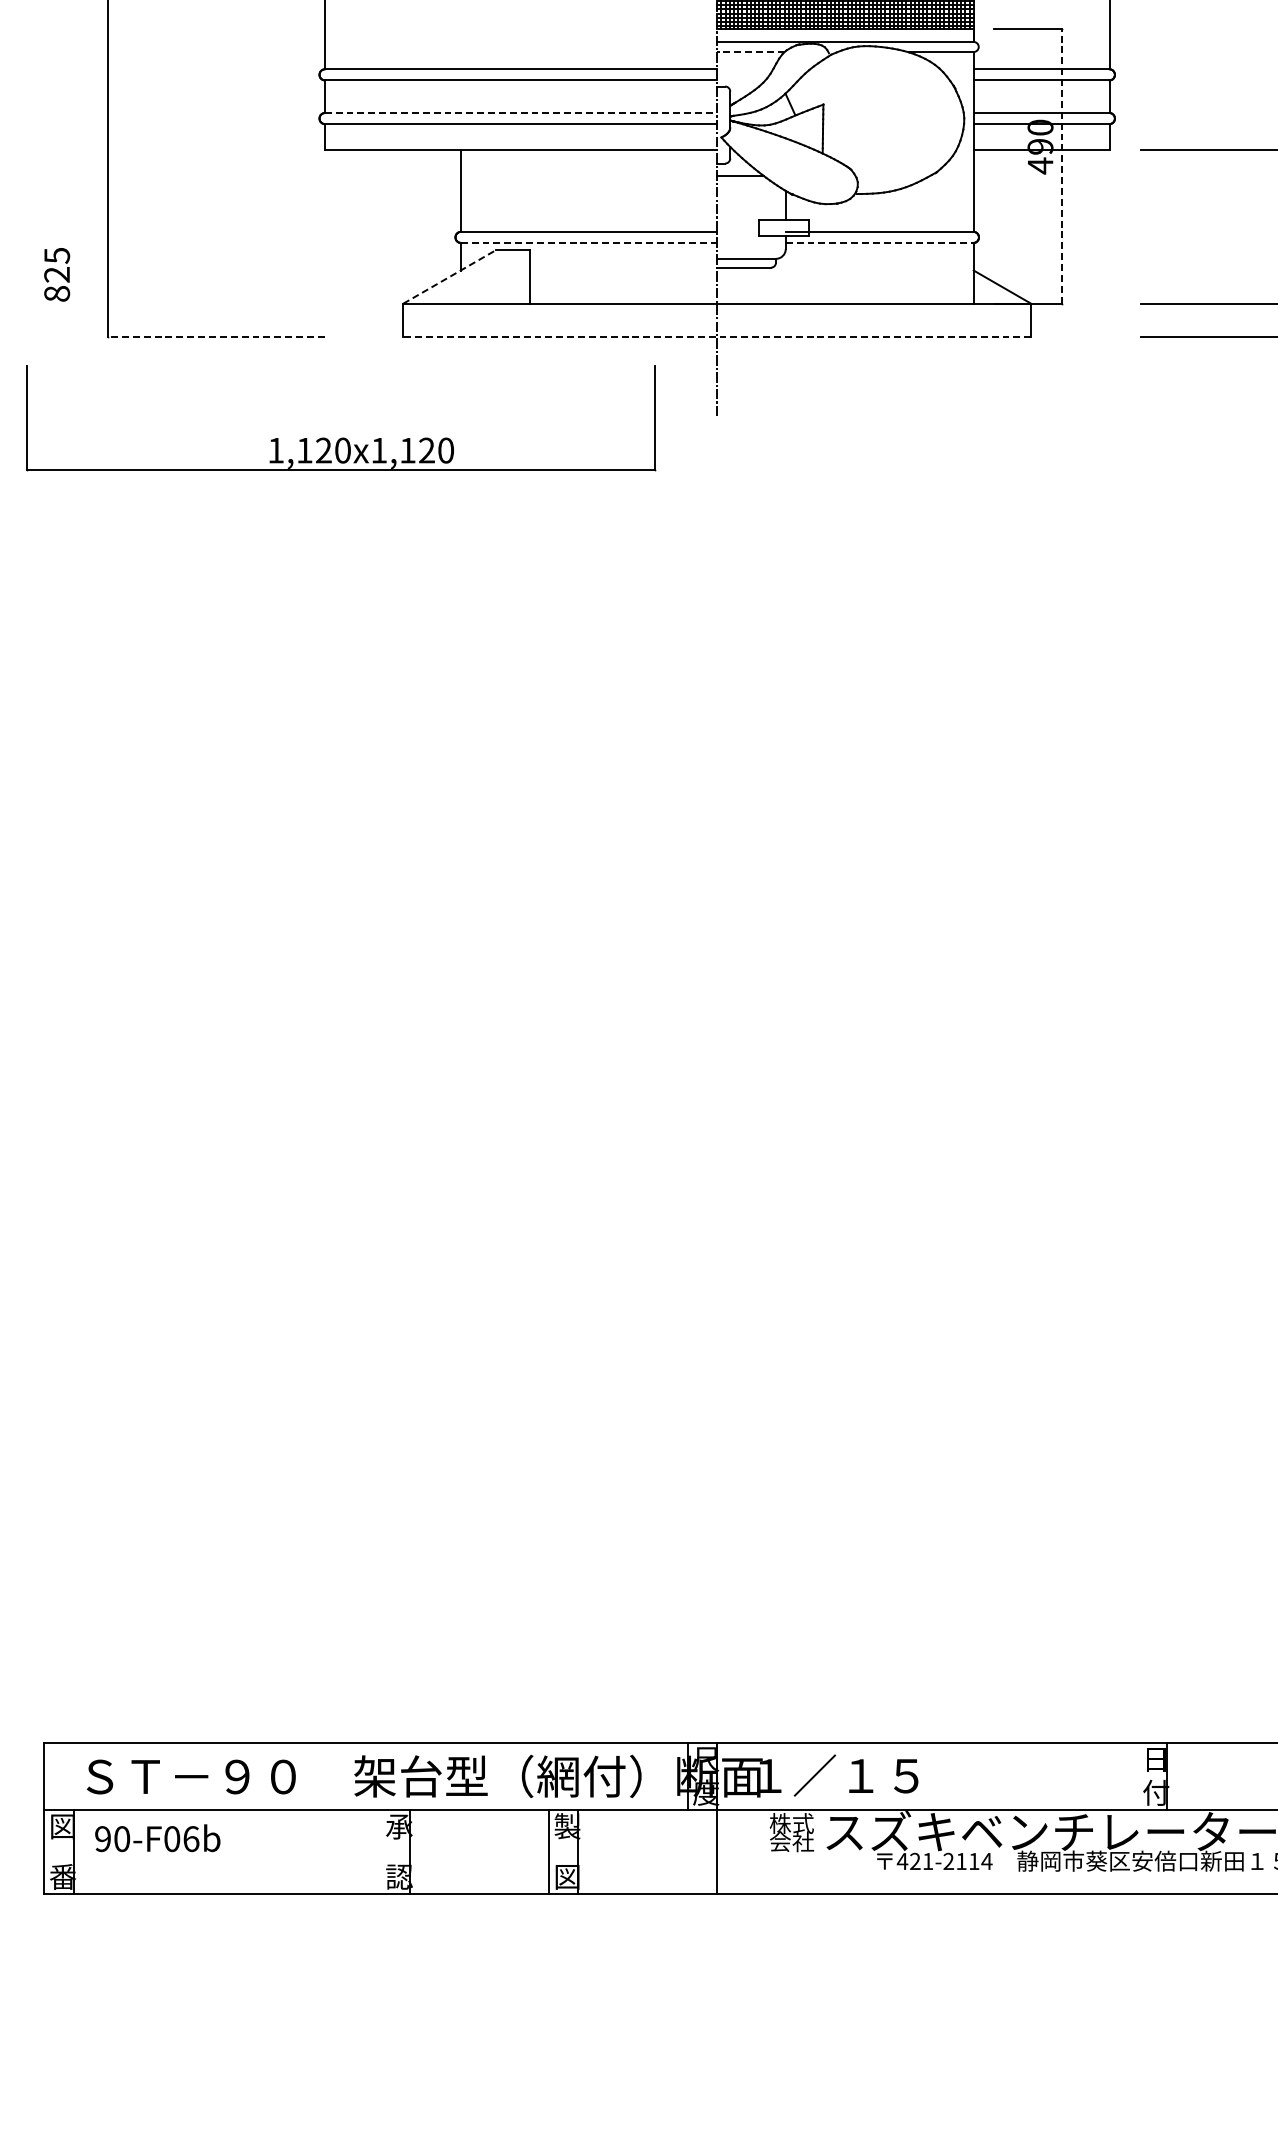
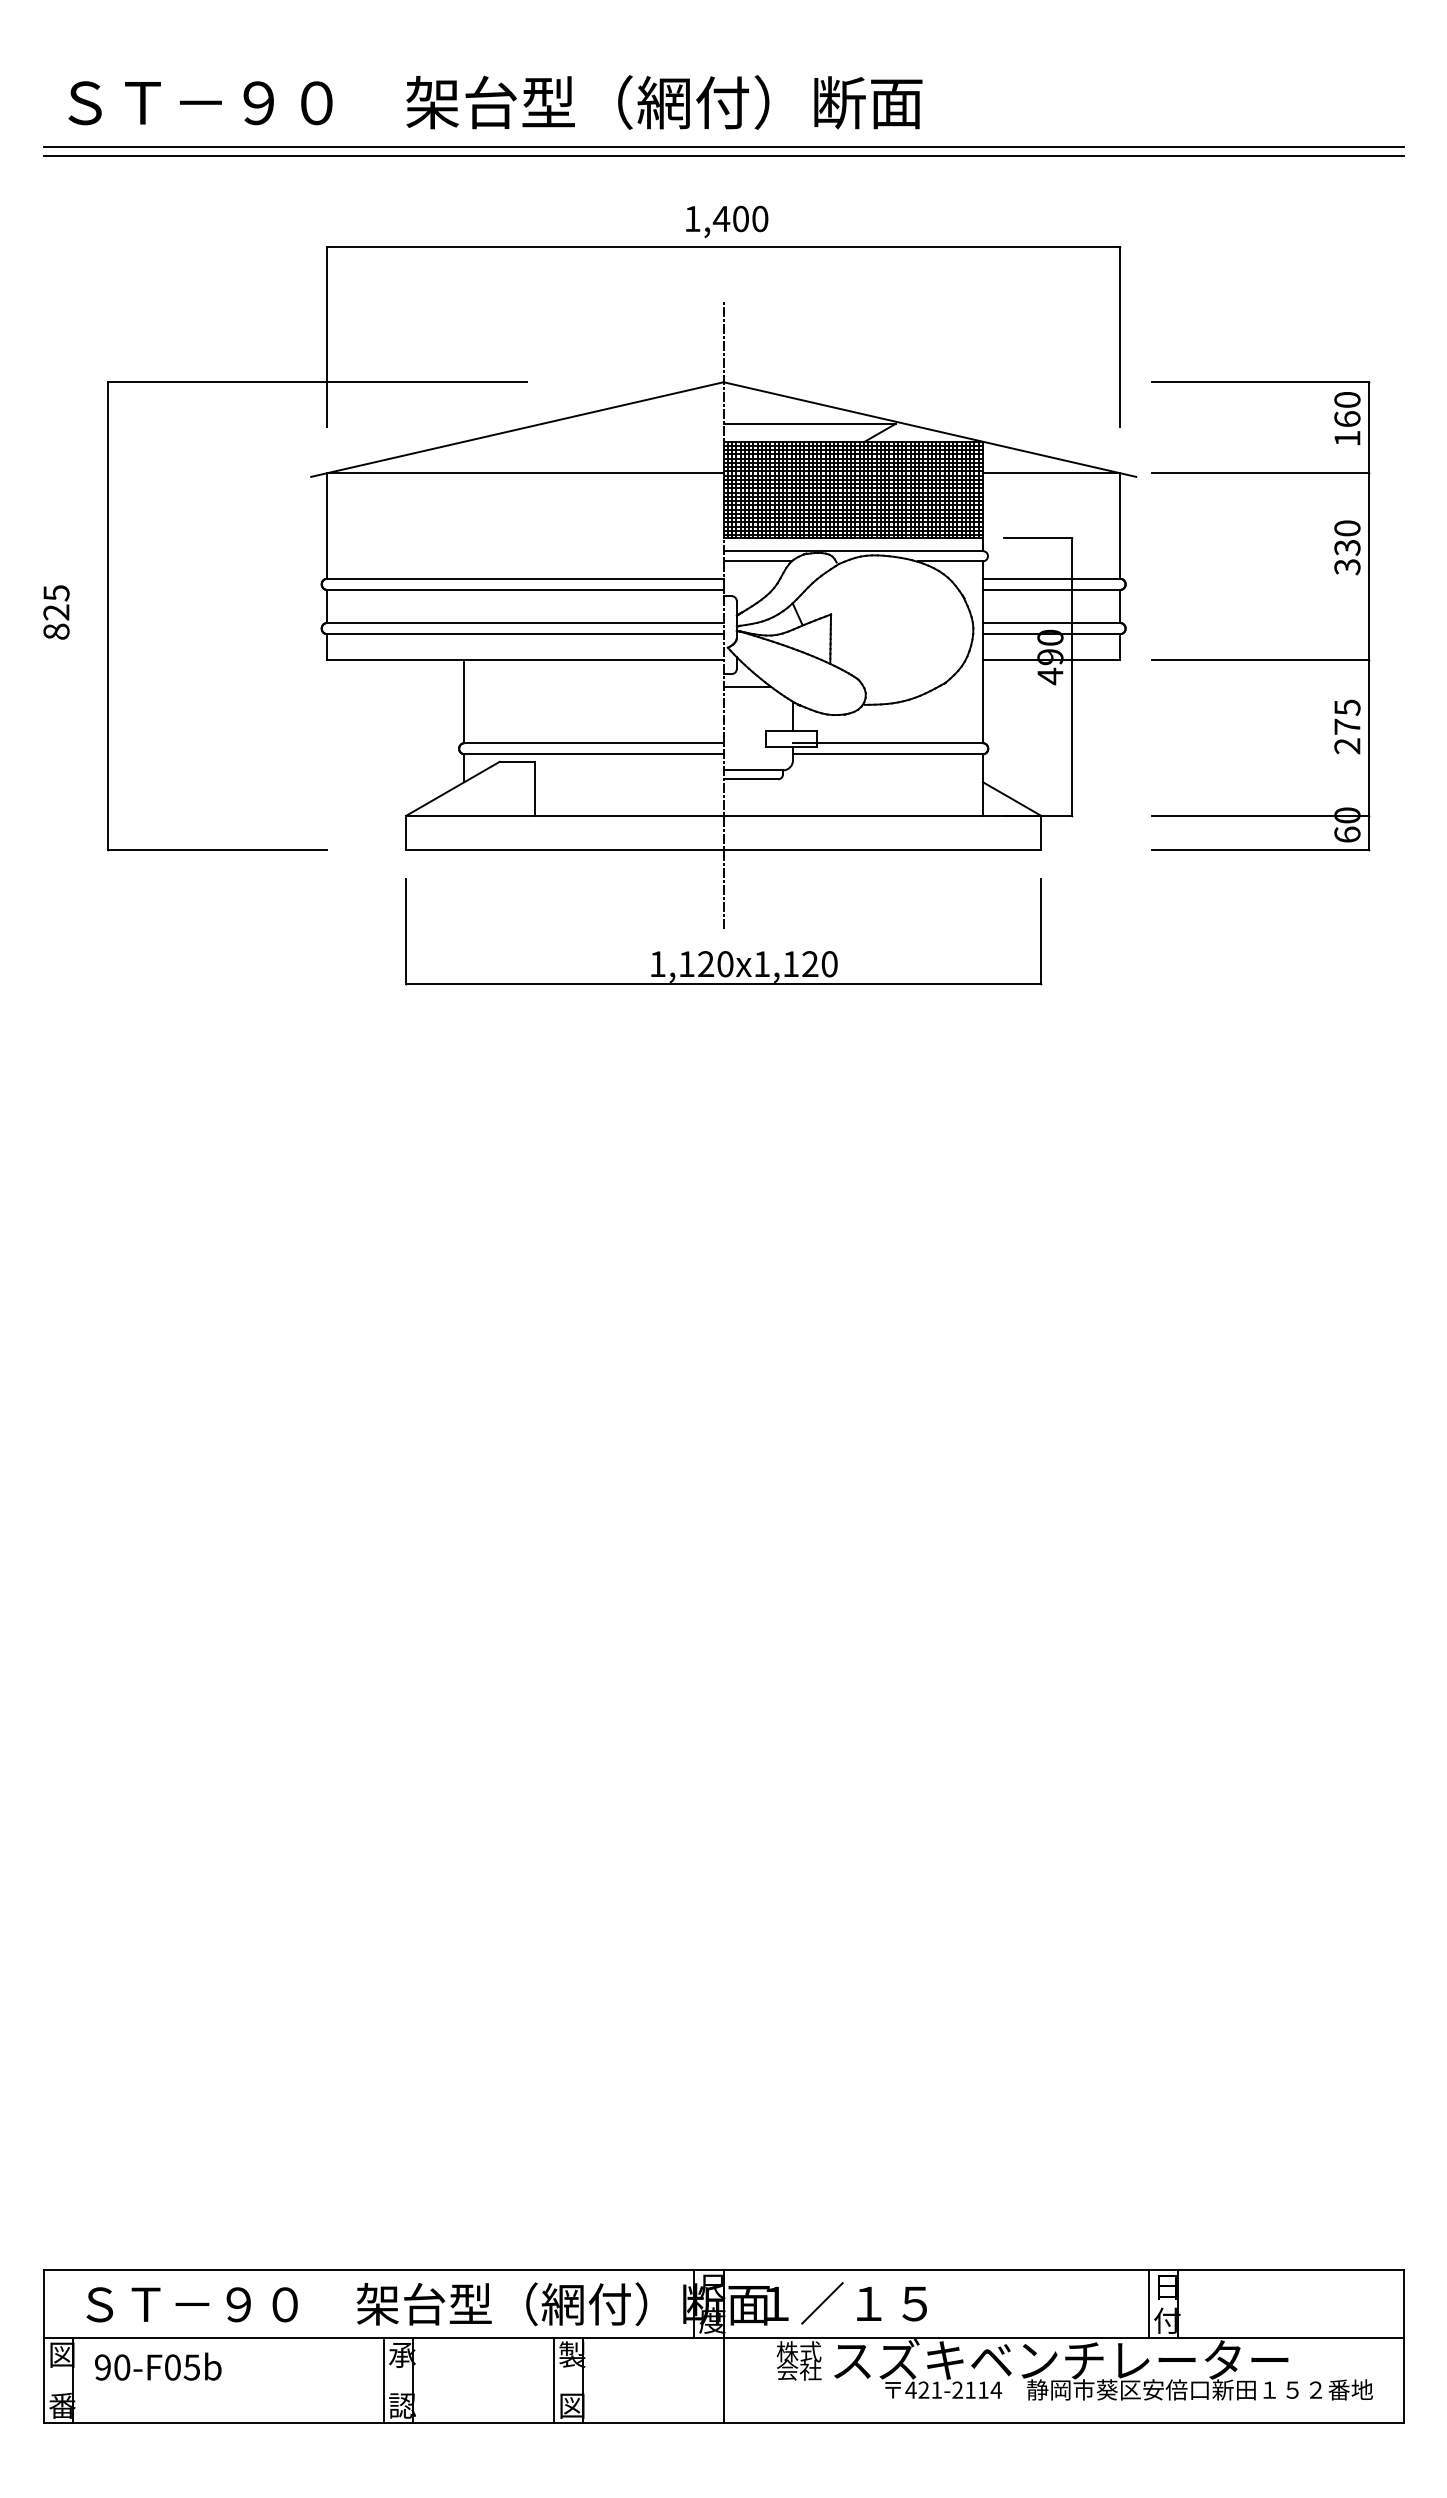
line: (750, 52) -> (757, 561), dashed -> solid
line: (521, 113) -> (525, 623), dashed -> solid
line: (1061, 166) -> (1071, 677), dashed -> solid
line: (589, 243) -> (594, 754), dashed -> solid
line: (879, 243) -> (887, 754), dashed -> solid
text: (57, 274) -> (56, 612), moved
line: (449, 276) -> (453, 788), dashed -> solid
line: (216, 337) -> (217, 849), dashed -> solid
line: (717, 337) -> (723, 849), dashed -> solid
part: (341, 438) -> (723, 951), moved
line: (1137, 1776) -> (1148, 2304), added
text: (190, 1839) -> (191, 2367), 90-F06b -> 90-F05b
line: (380, 1851) -> (383, 2380), added

